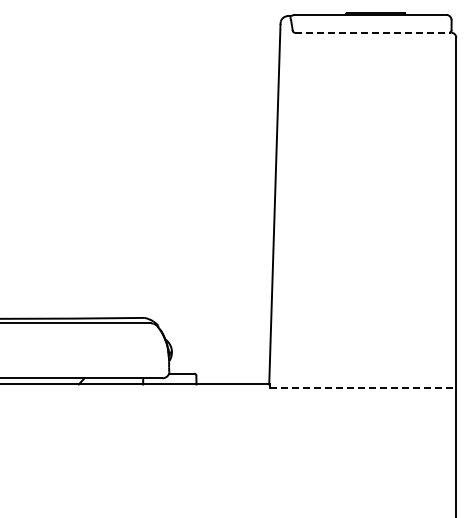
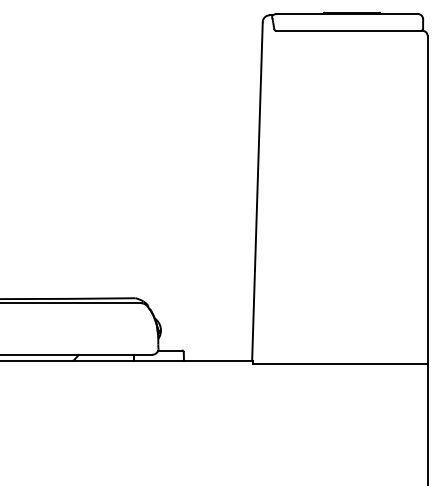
line: (373, 32) -> (349, 30), dashed -> solid
line: (363, 387) -> (340, 363), dashed -> solid

